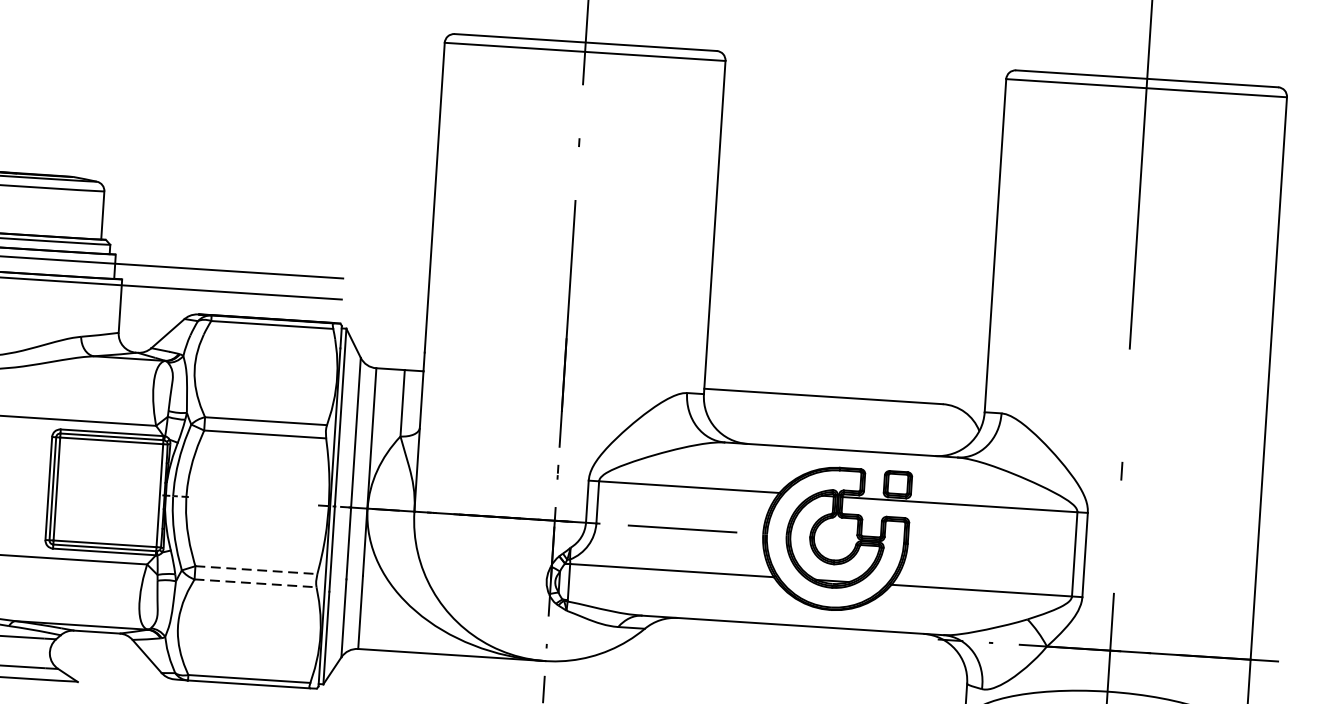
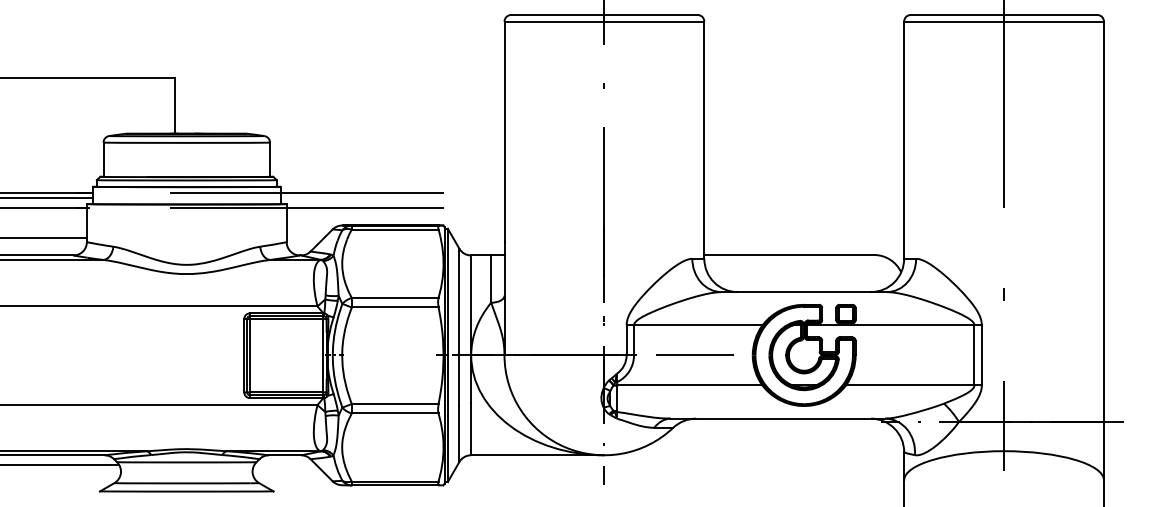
line: (256, 570) -> (395, 404), dashed -> solid
line: (256, 583) -> (395, 413), dashed -> solid

